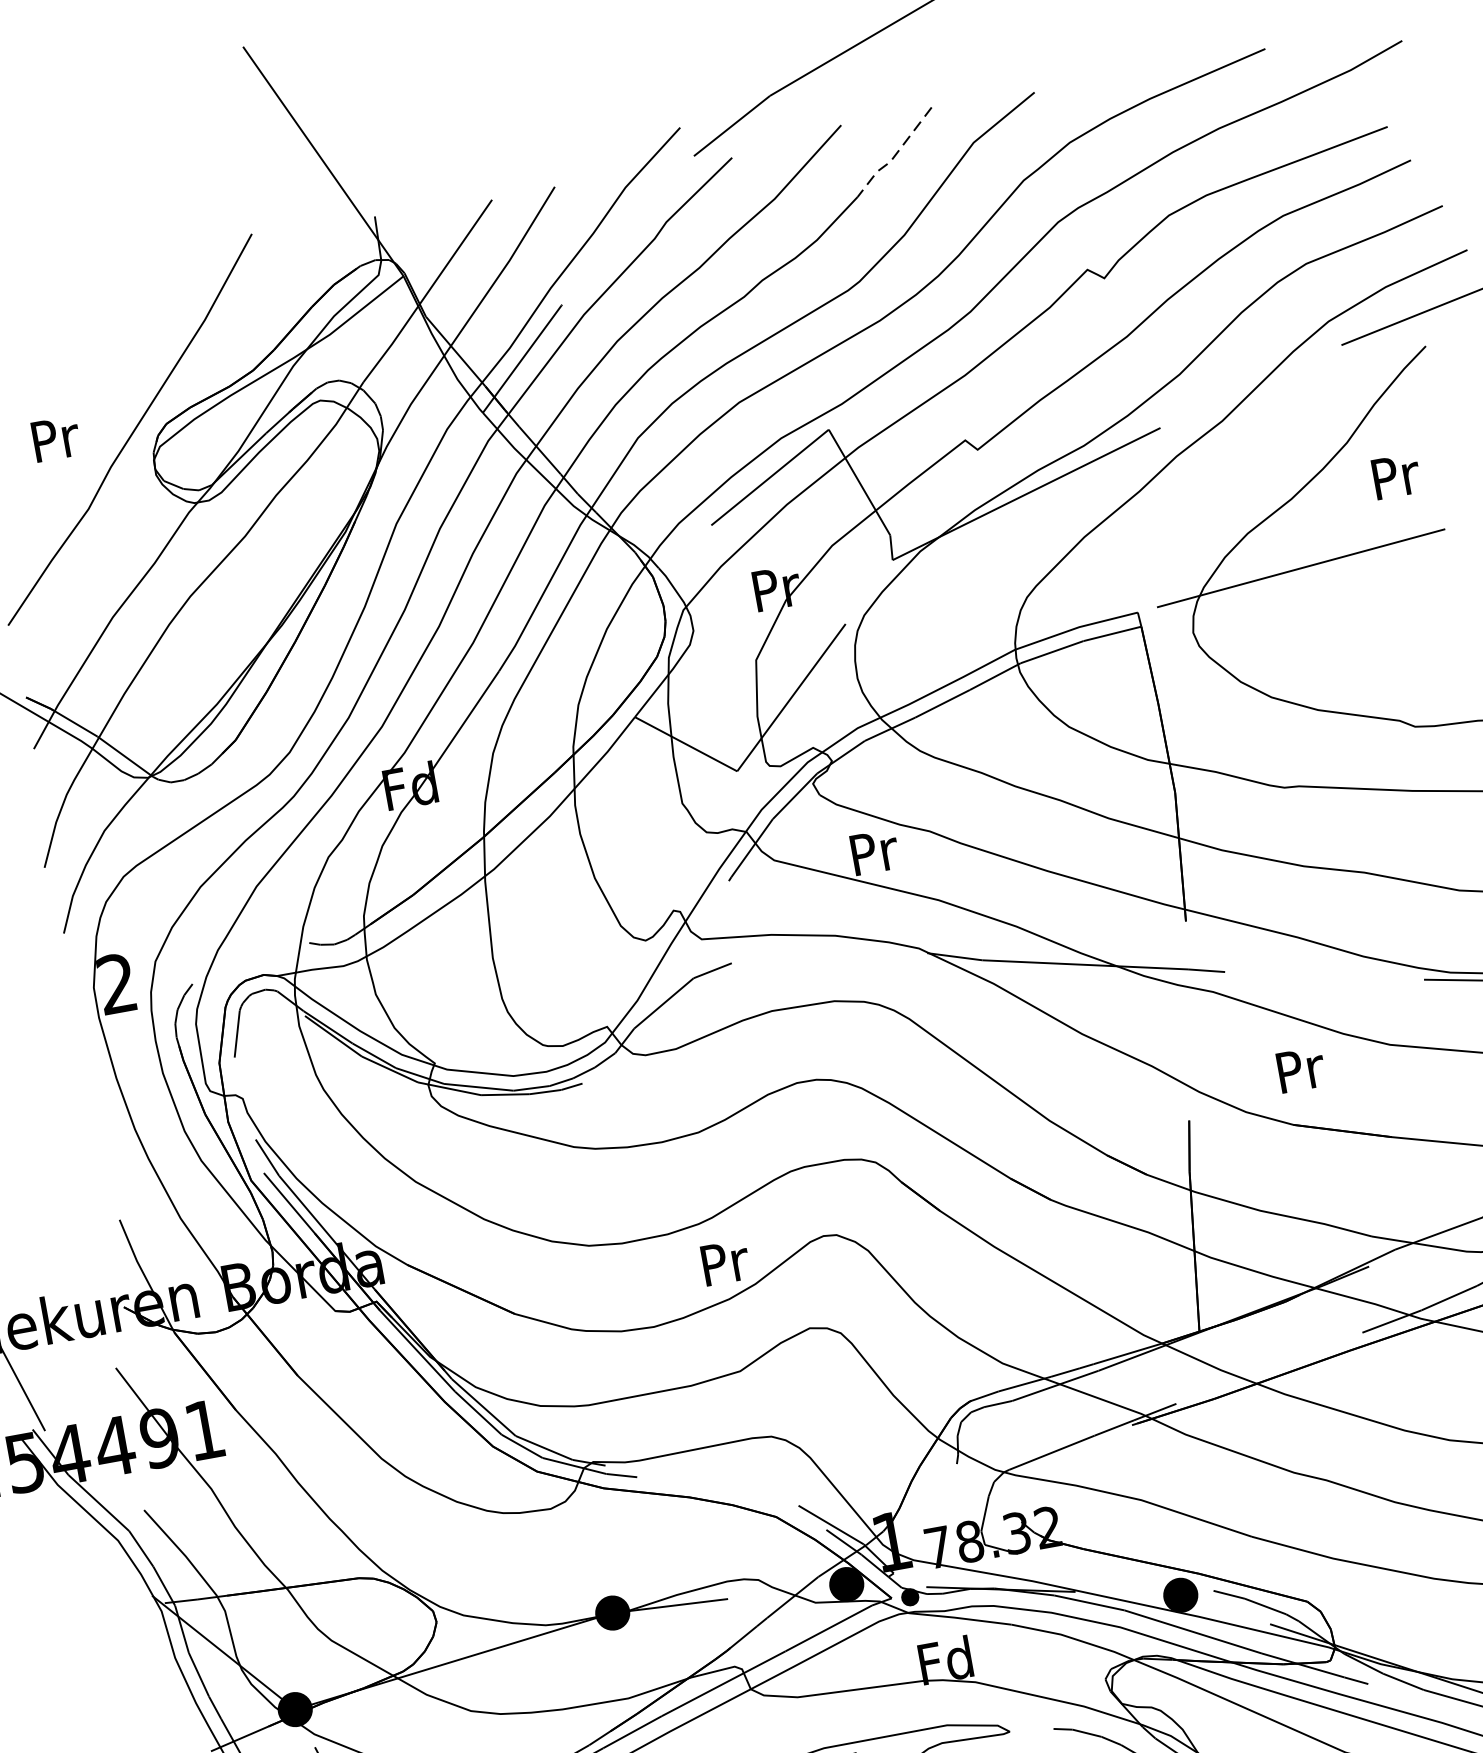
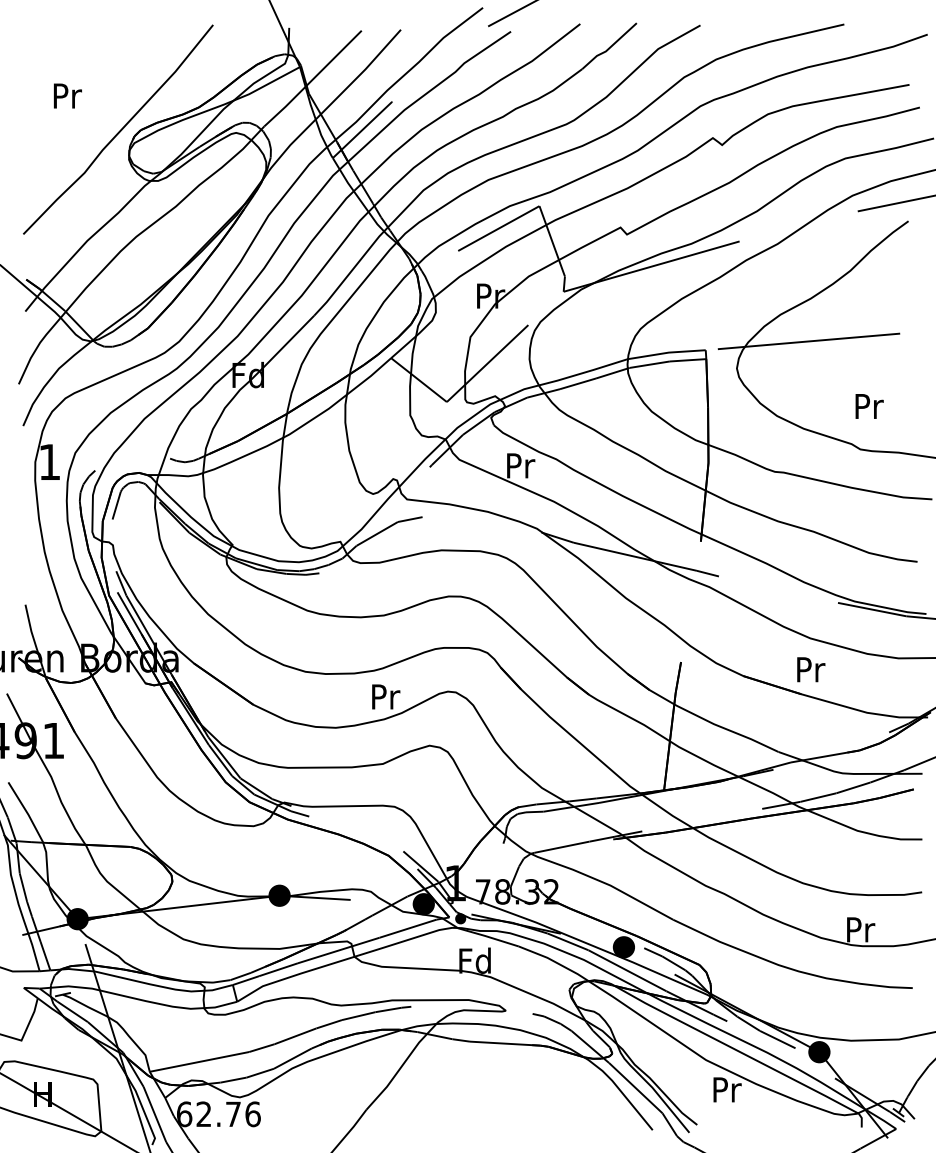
line: (893, 156) -> (608, 48), dashed -> solid
text: (55, 438) -> (67, 95), moved
text: (1396, 476) -> (869, 406), moved
text: (116, 982) -> (49, 461), 2 -> 1
text: (1301, 1069) -> (811, 669), moved

